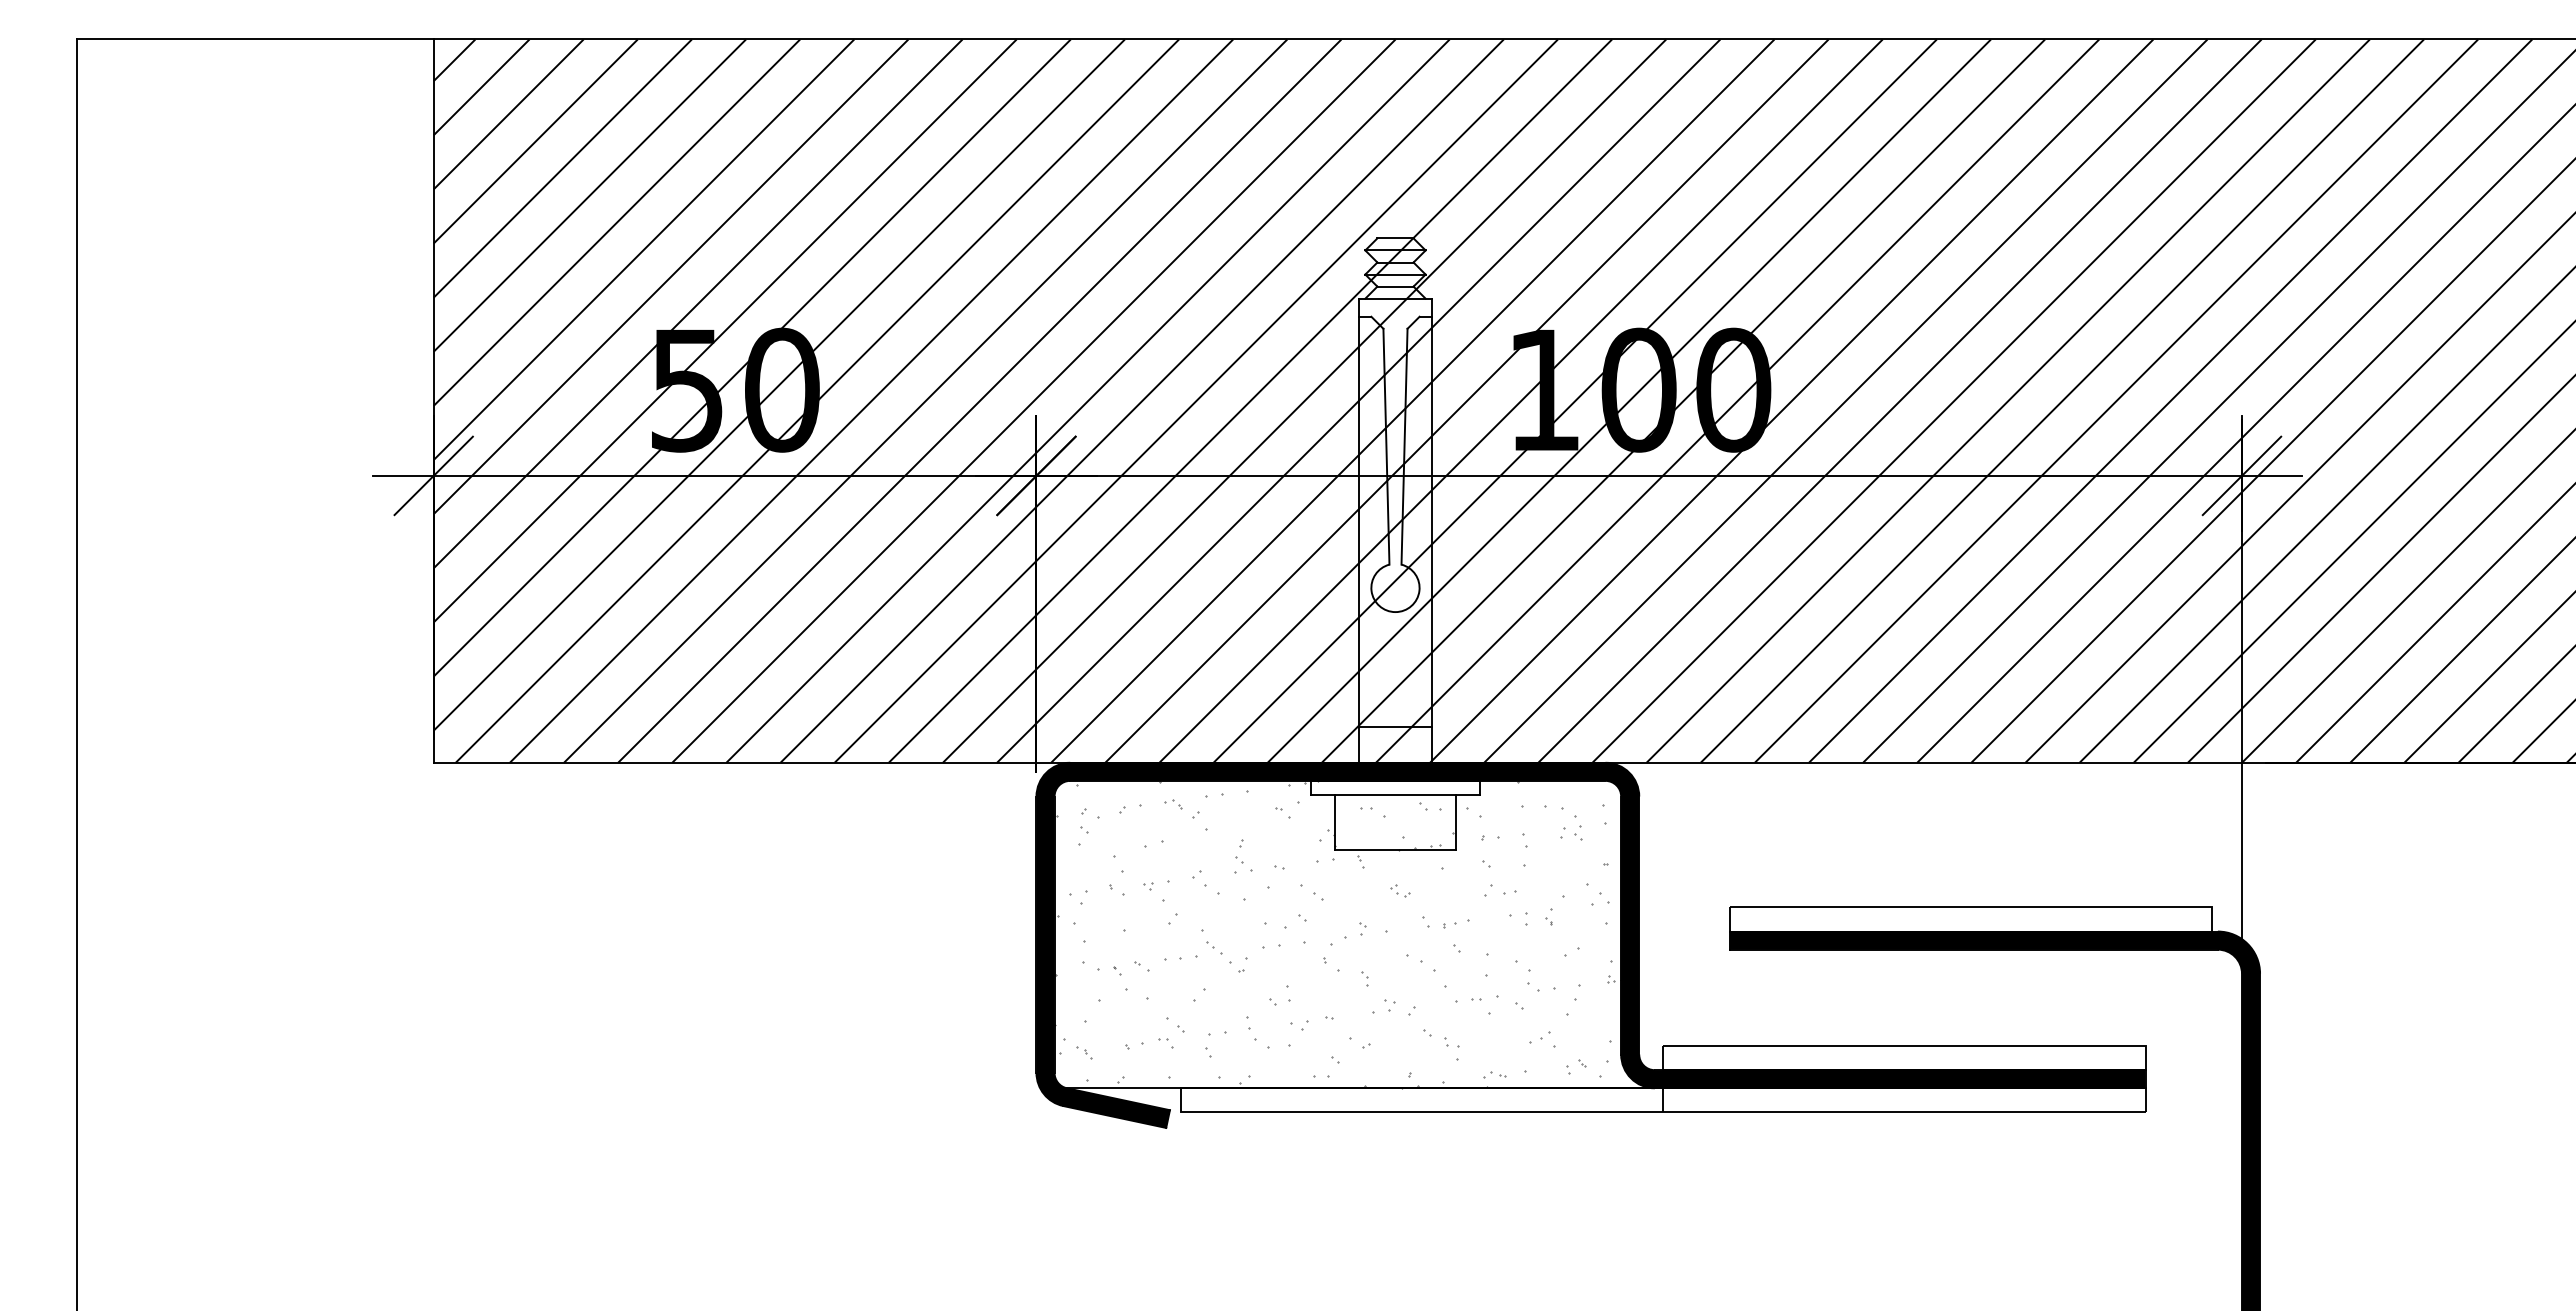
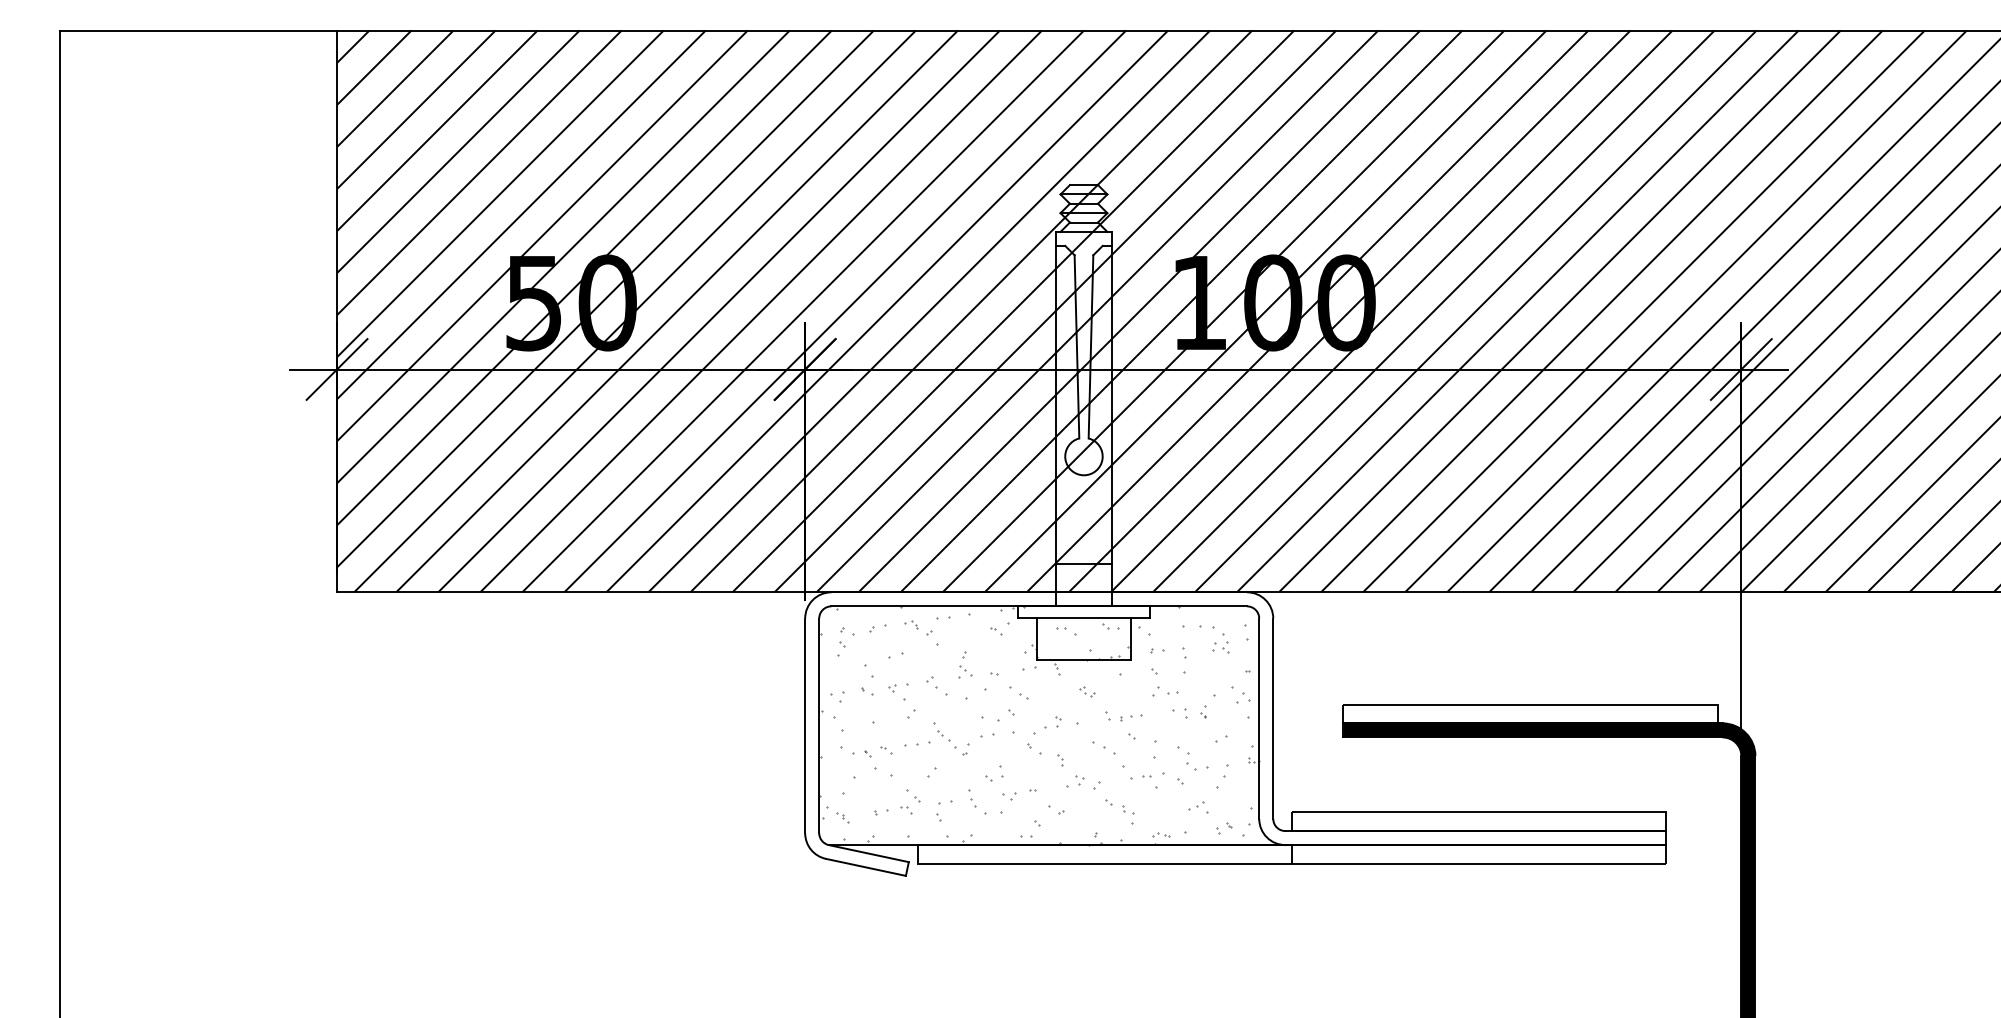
fill: (1590, 944) -> (1235, 733), removed

